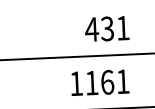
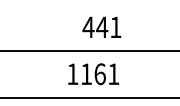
text: (107, 29) -> (102, 27), 431 -> 441

